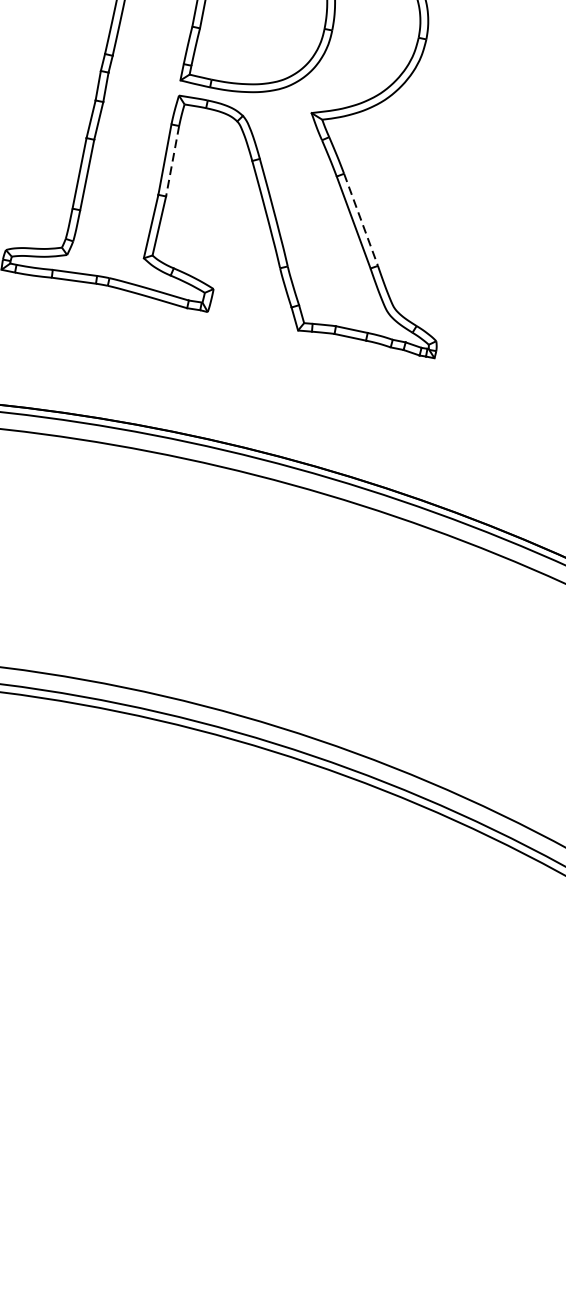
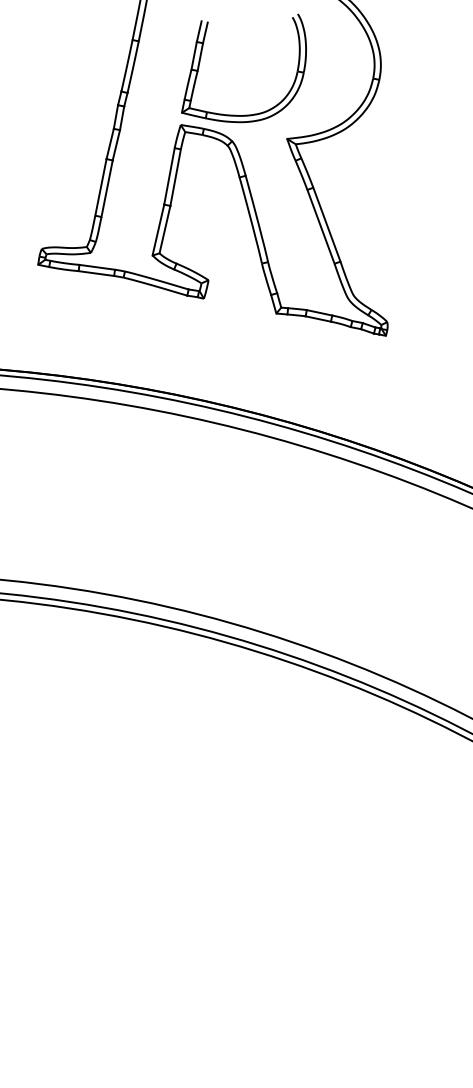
line: (172, 161) -> (175, 177), dashed -> solid
line: (361, 220) -> (327, 225), dashed -> solid

